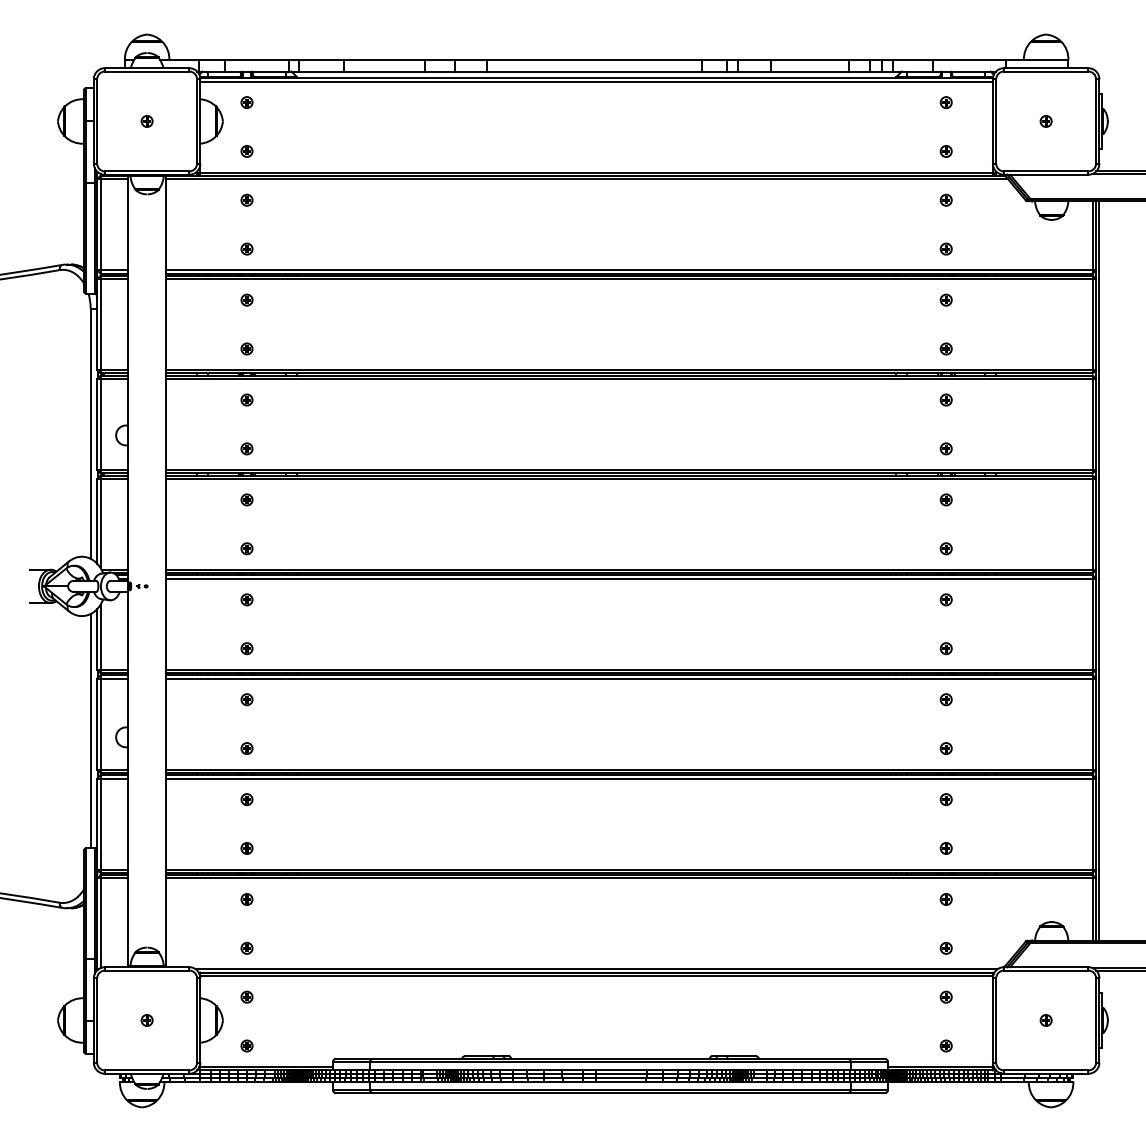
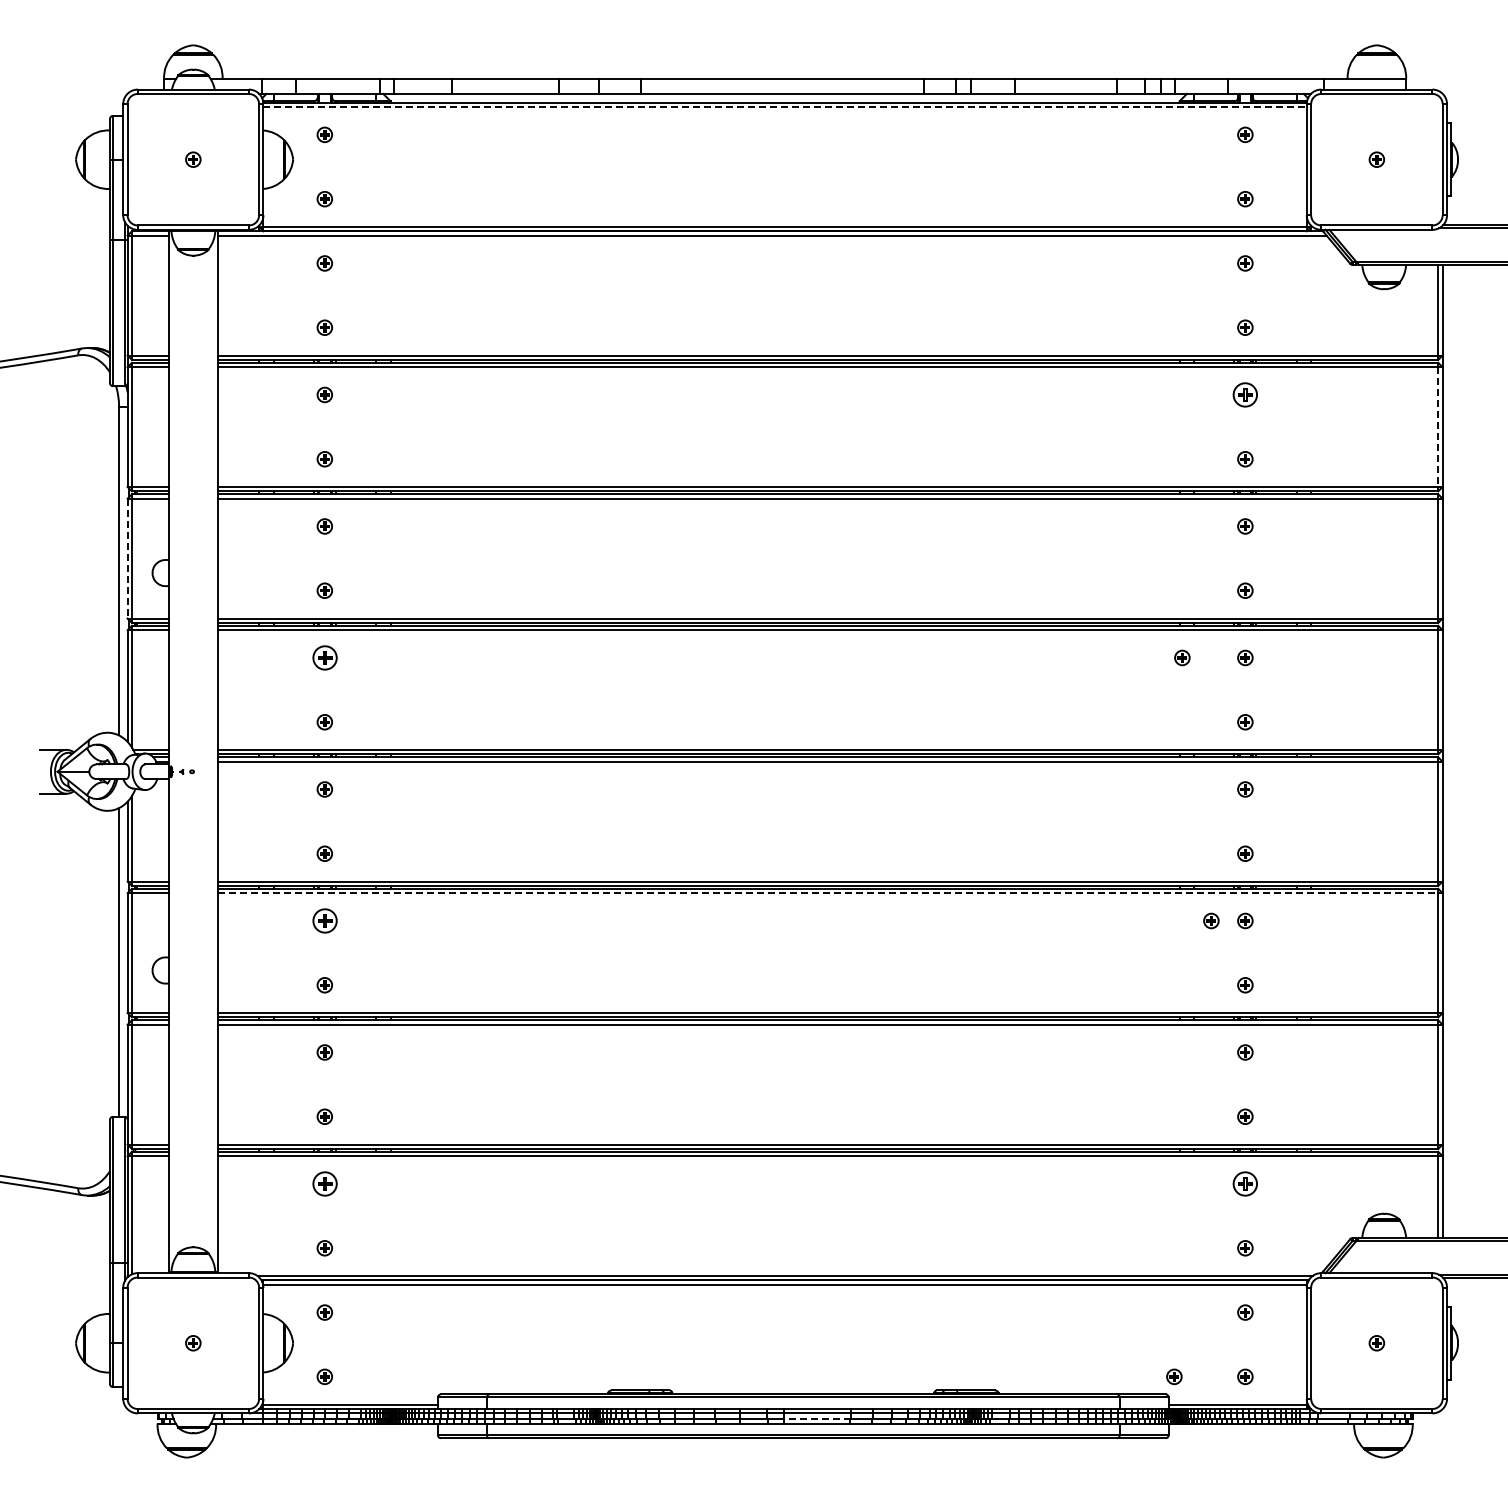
line: (596, 81) -> (785, 107), solid -> dashed
part: (946, 299) -> (1245, 394), size x1.6
line: (1092, 324) -> (1438, 427), solid -> dashed
line: (97, 424) -> (127, 558), solid -> dashed
part: (246, 499) -> (324, 657), size x1.6
part: (898, 499) -> (1182, 657), added
line: (1099, 571) -> (1447, 751), removed
line: (629, 678) -> (828, 893), solid -> dashed
part: (246, 699) -> (324, 920), size x1.6
part: (920, 699) -> (1211, 920), added
part: (246, 899) -> (324, 1183), size x1.6
part: (946, 899) -> (1245, 1183), size x1.6
part: (892, 1045) -> (1174, 1376), added
line: (621, 1078) -> (817, 1419), solid -> dashed

